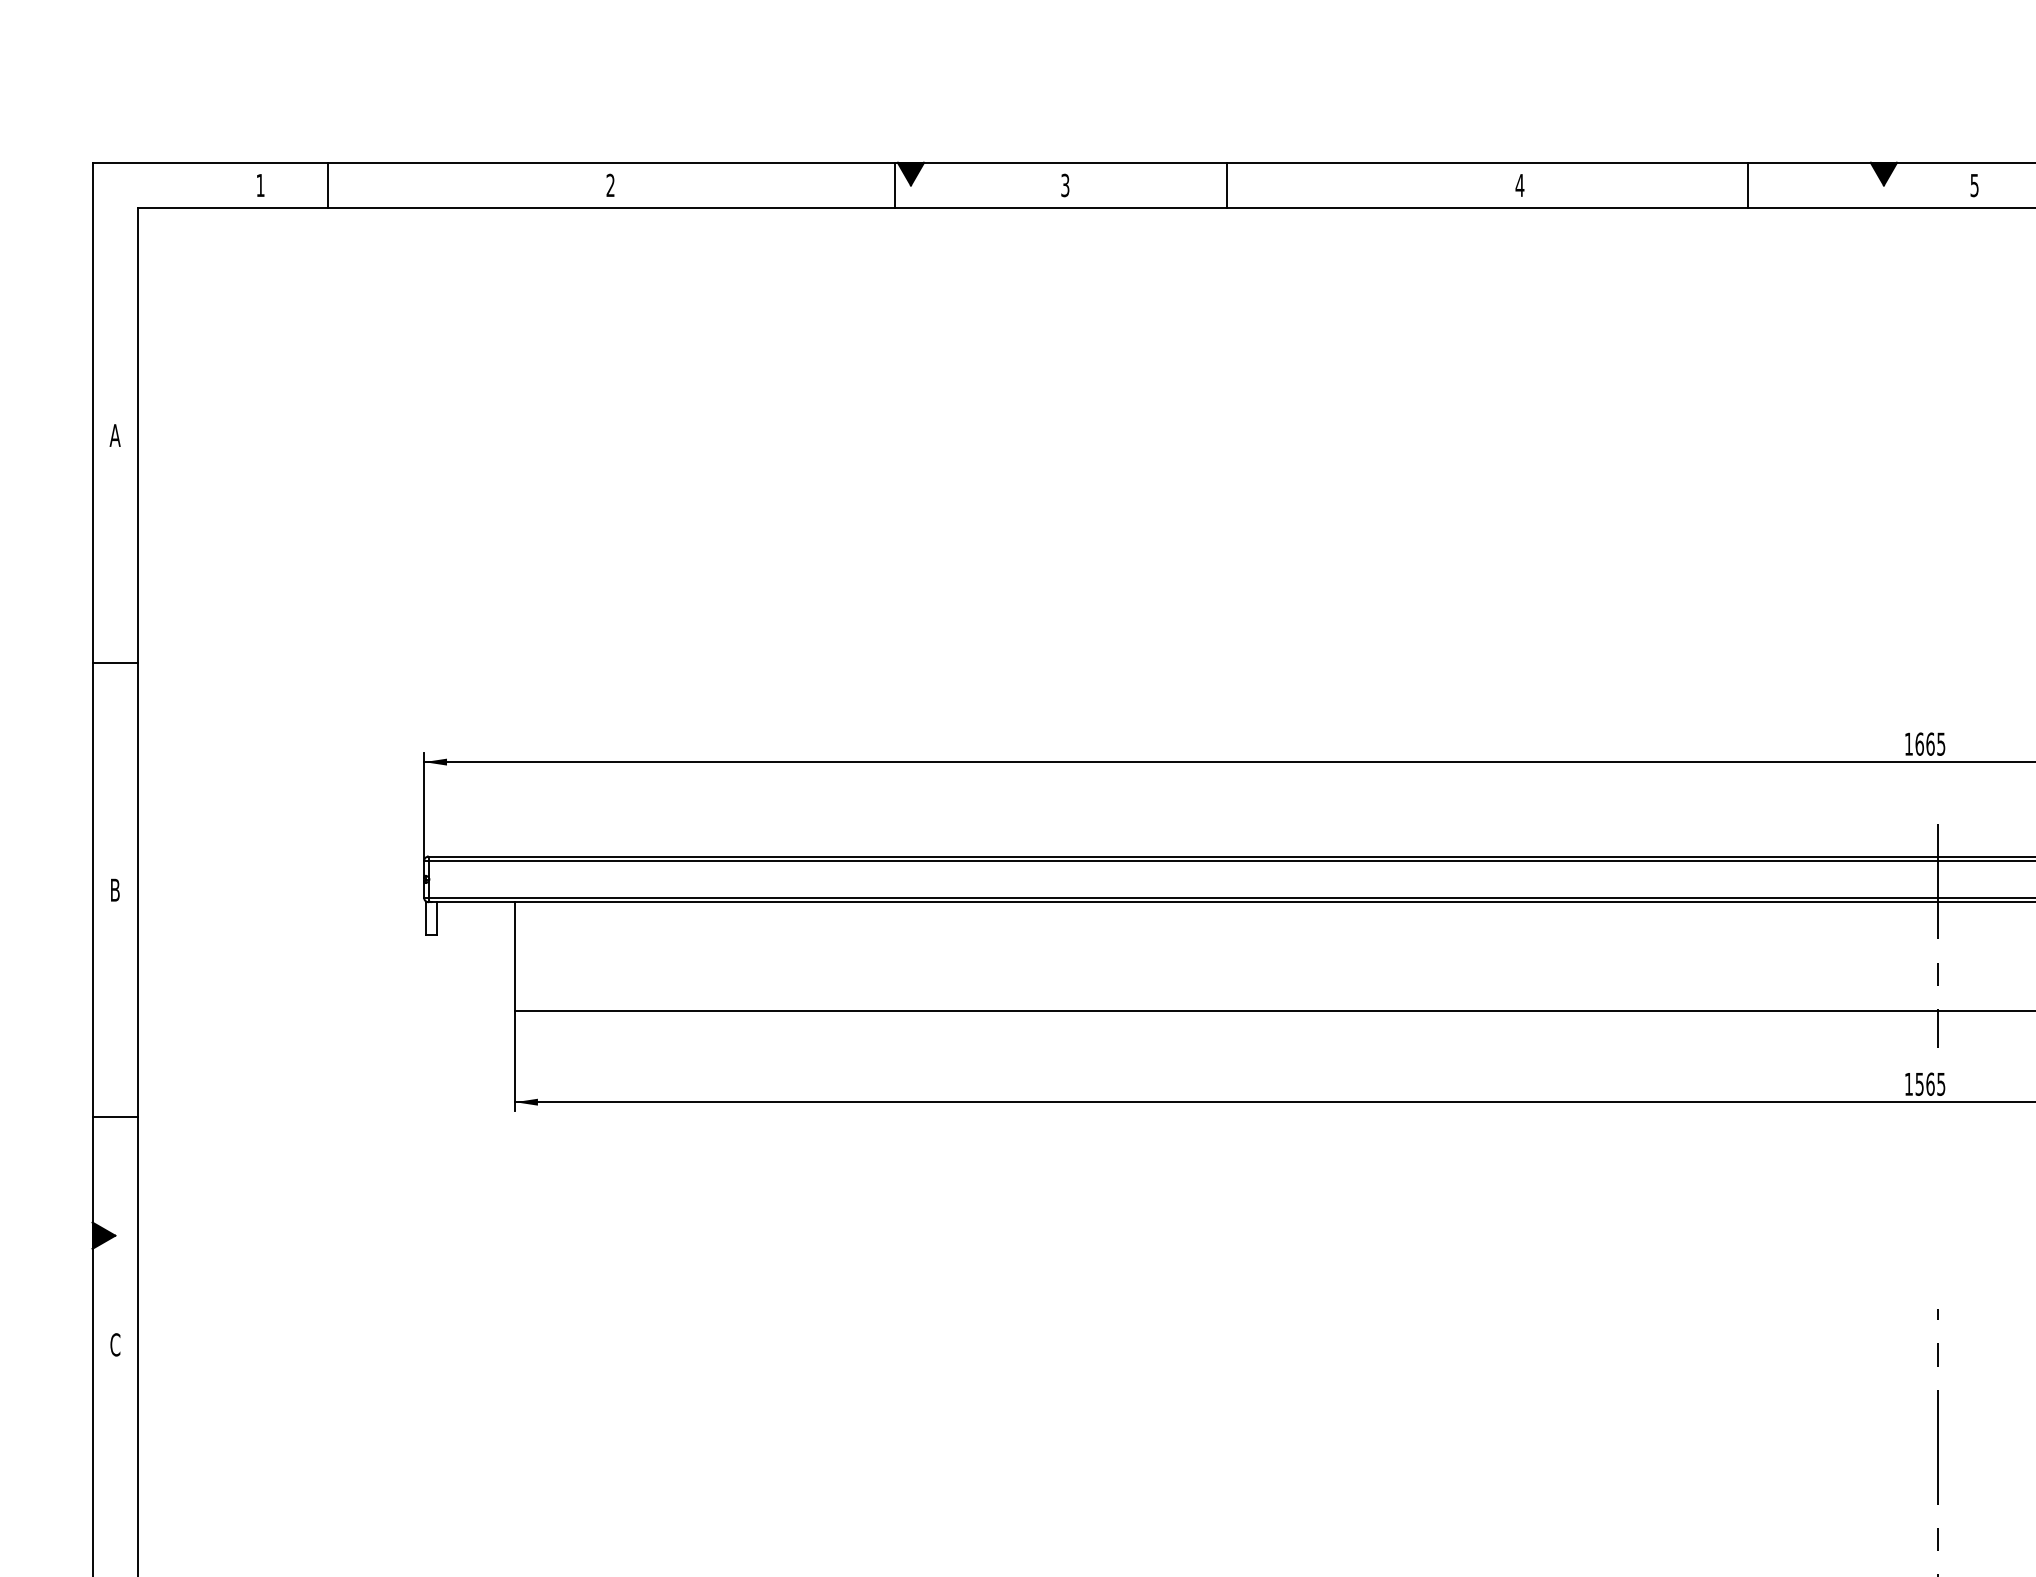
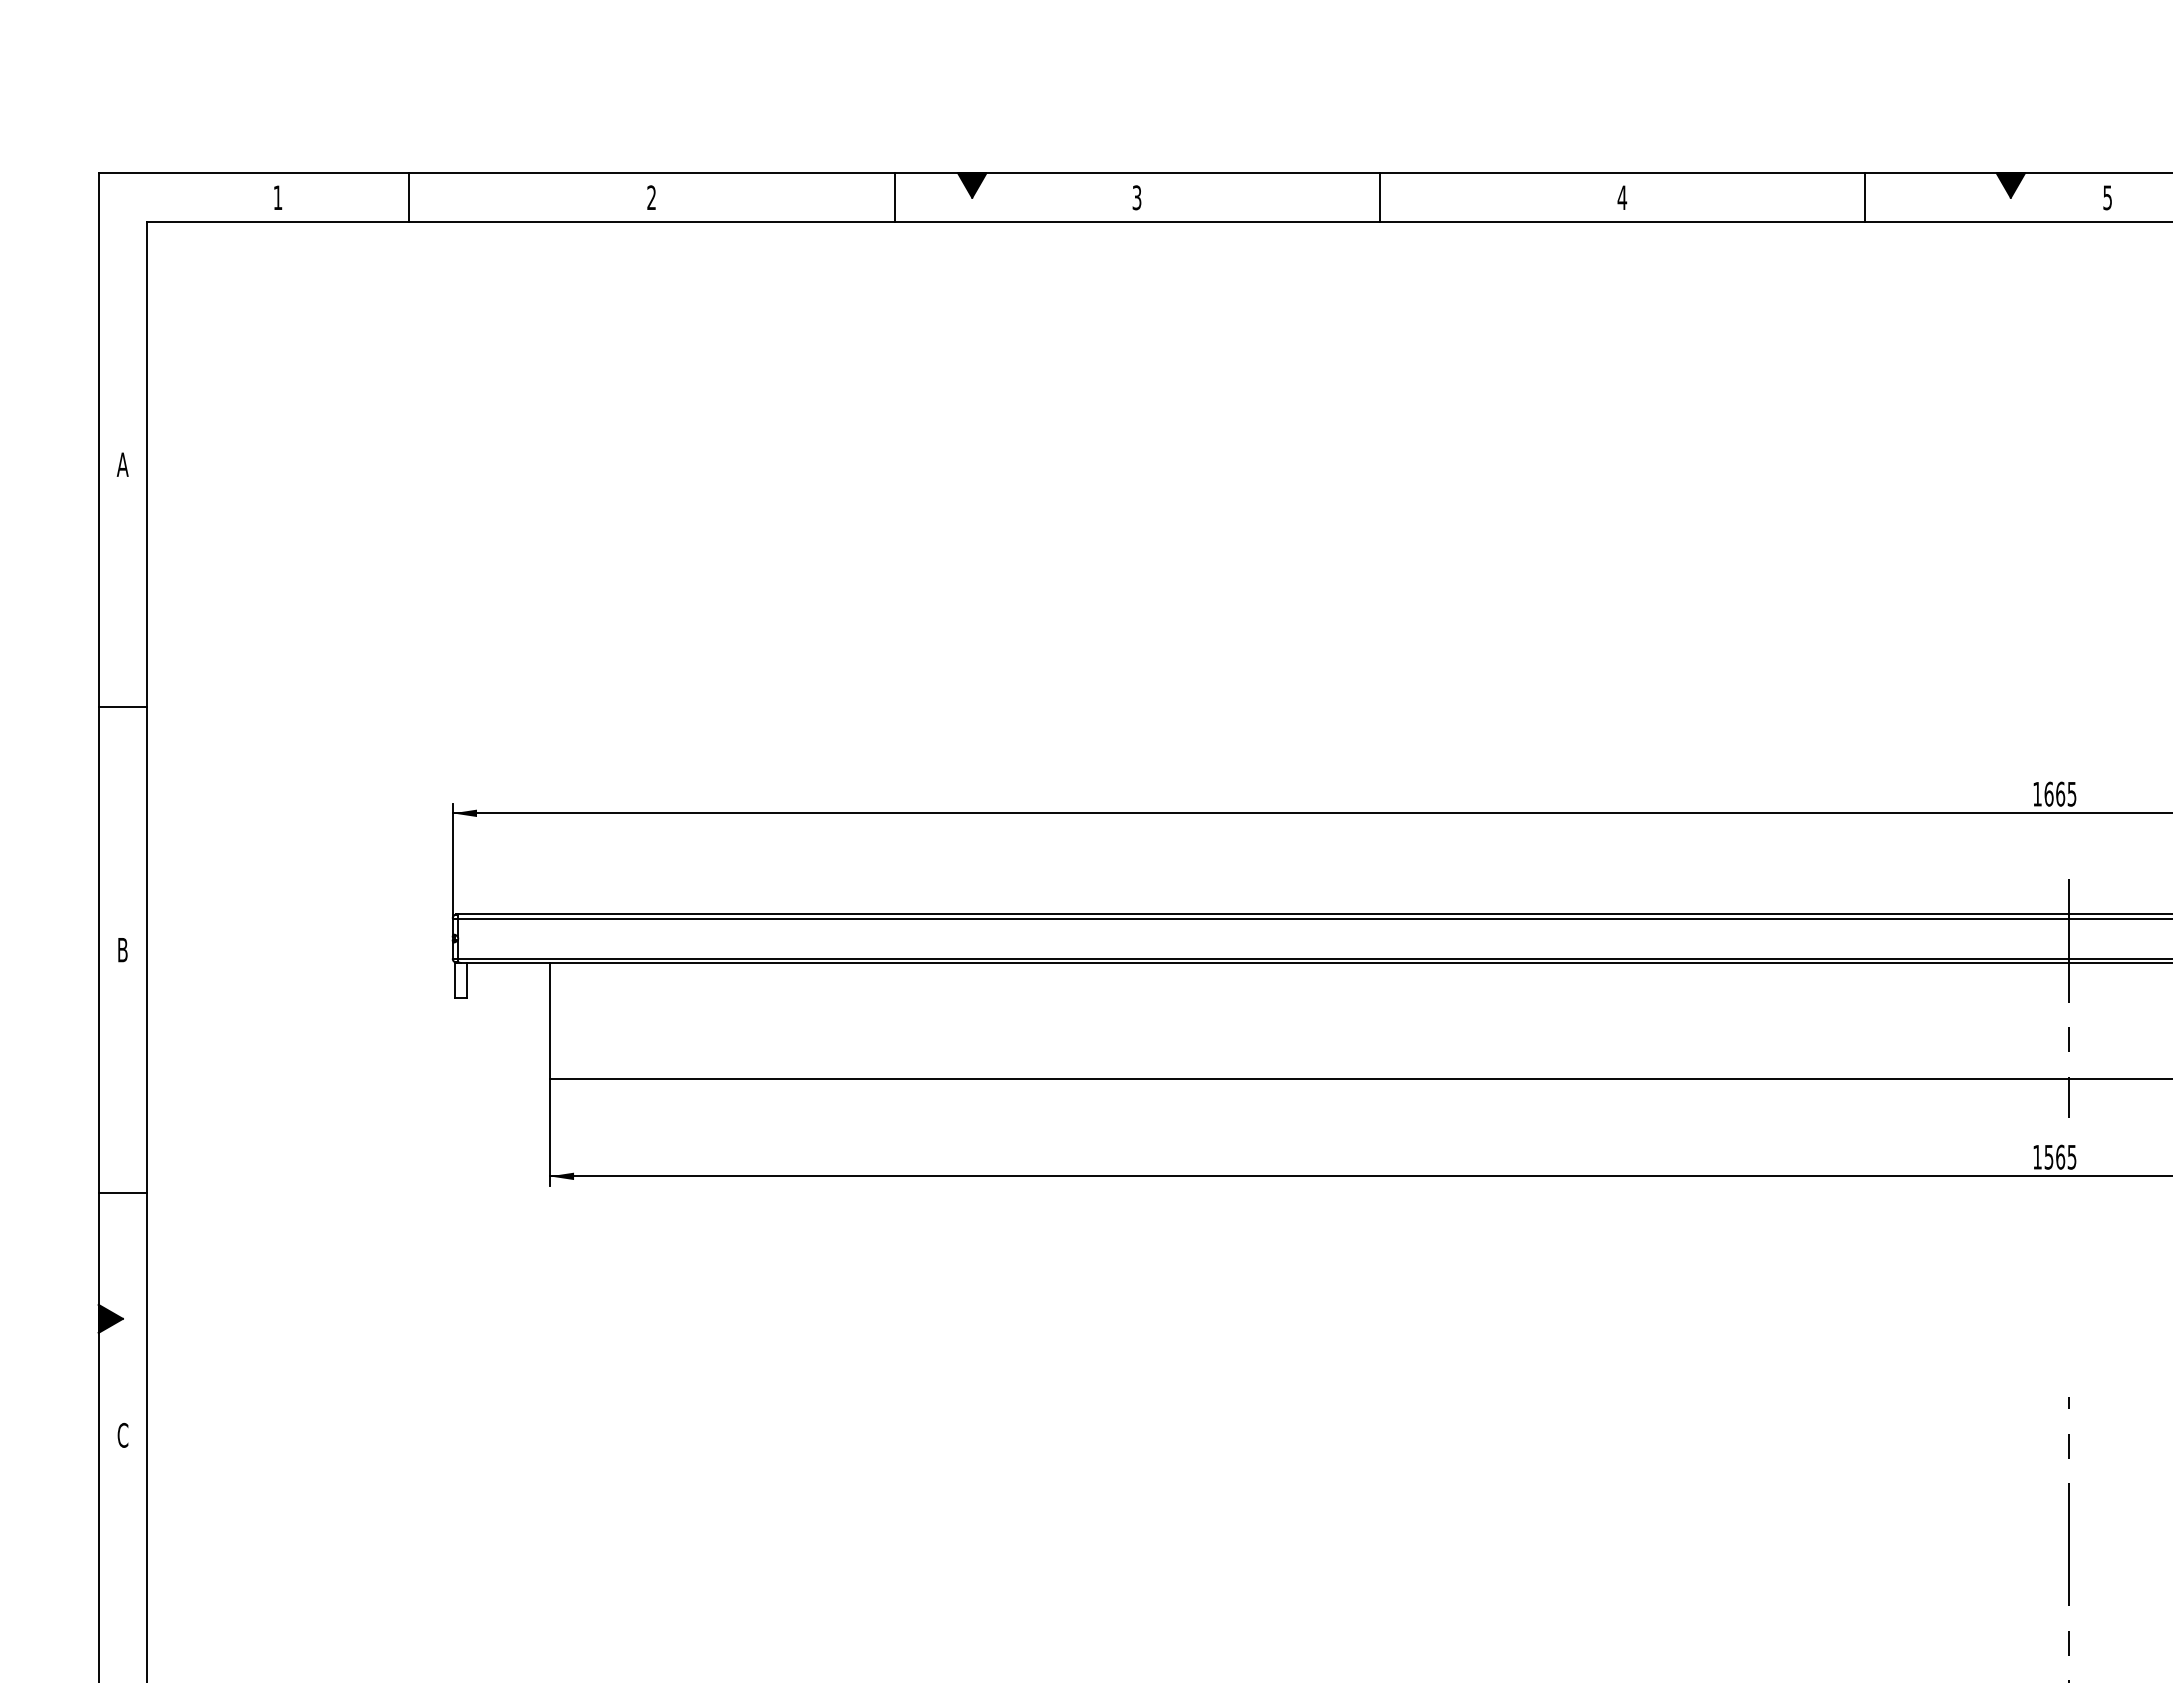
line: (328, 185) -> (409, 197), moved
line: (895, 185) -> (894, 197), moved
line: (1226, 185) -> (1379, 197), moved

